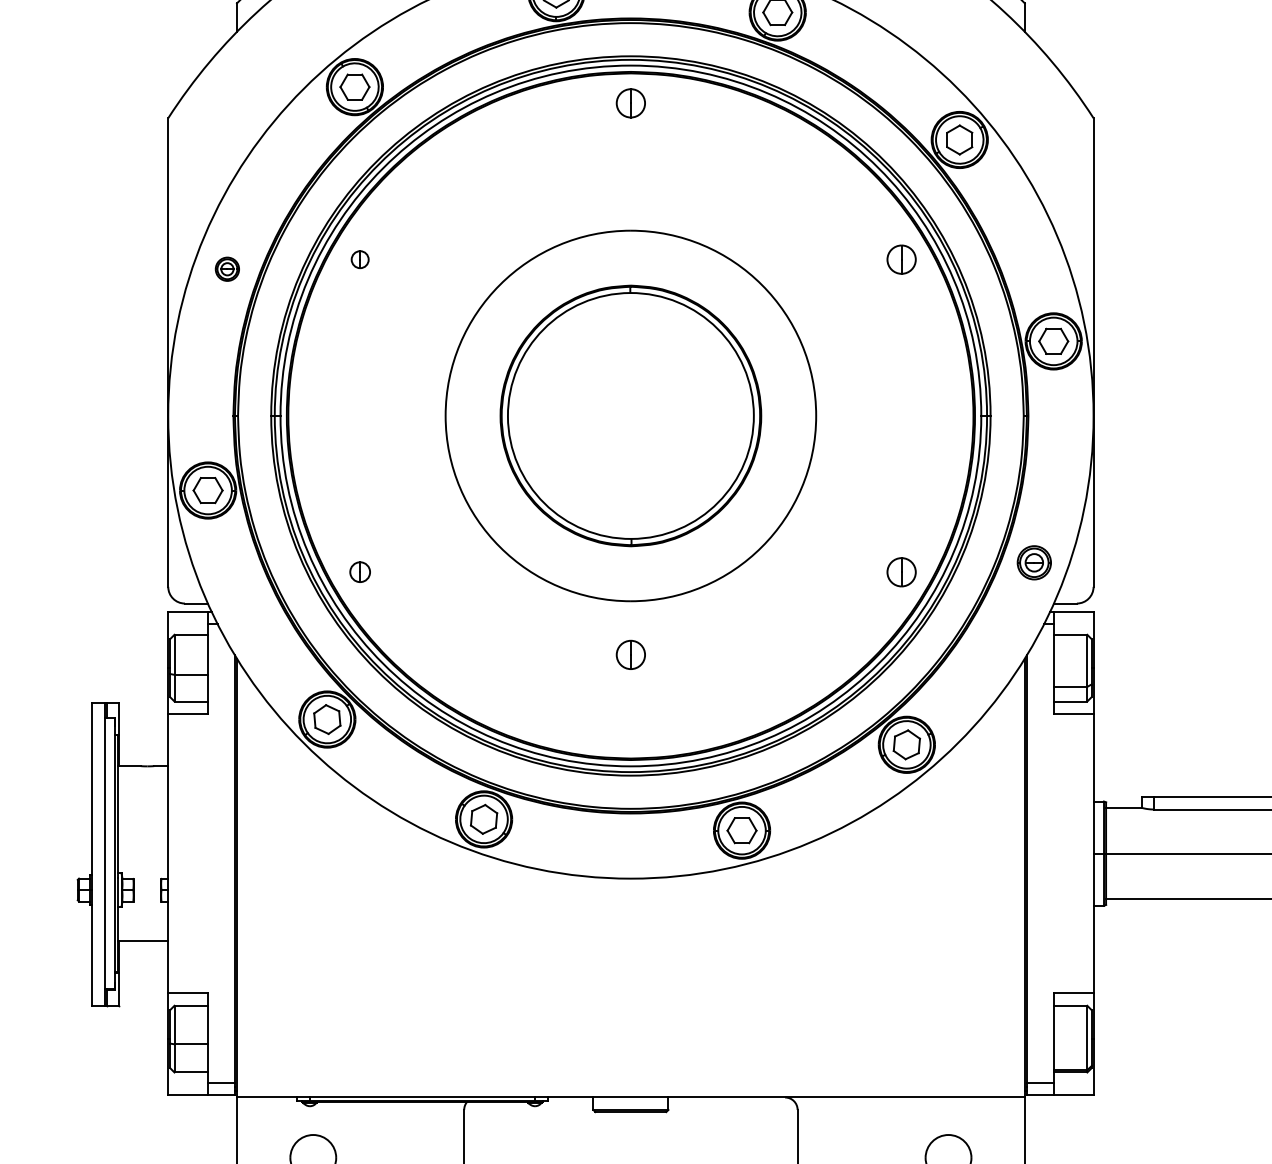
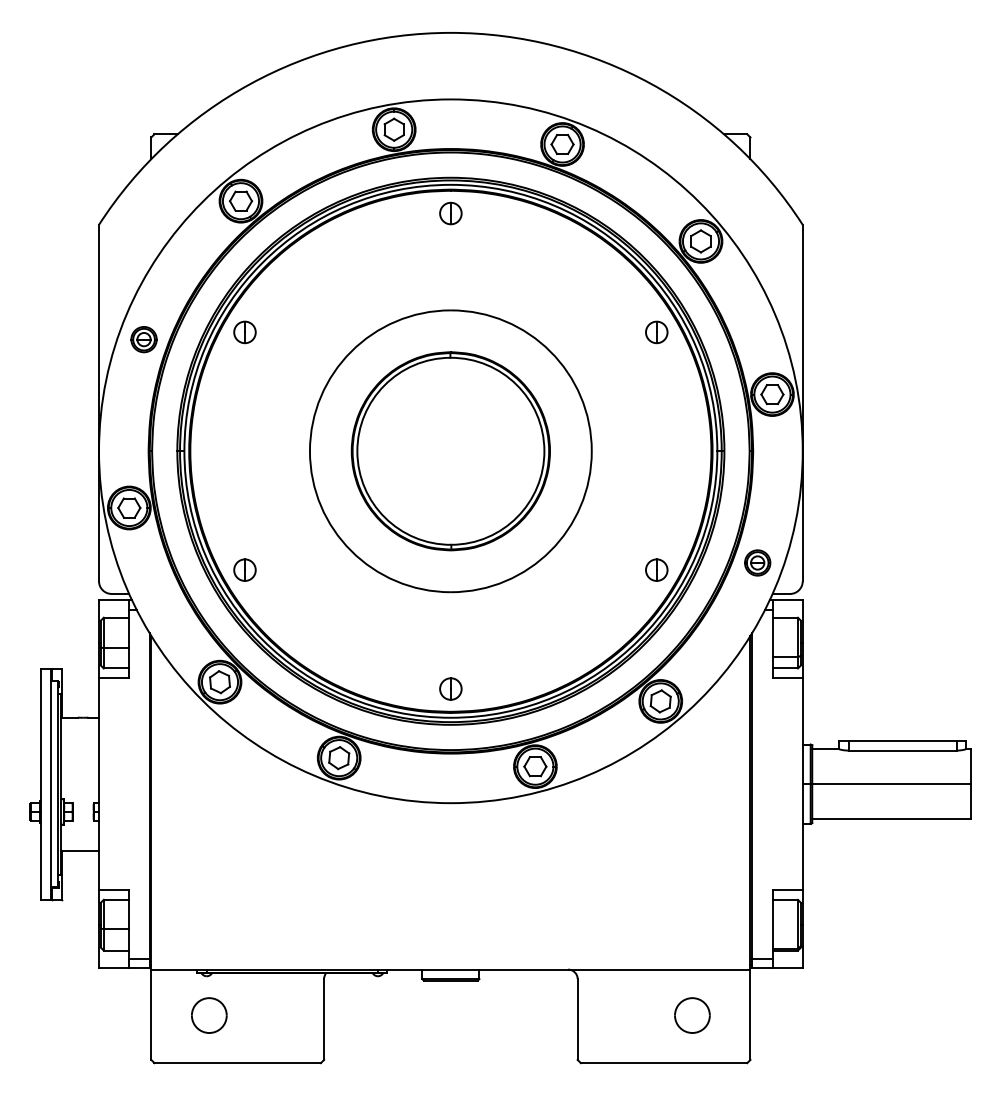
part: (359, 259) -> (244, 332), size x1.67
part: (226, 268) -> (143, 339), size x1.43
part: (359, 571) -> (244, 569), size x1.43
part: (630, 654) -> (450, 688), moved

